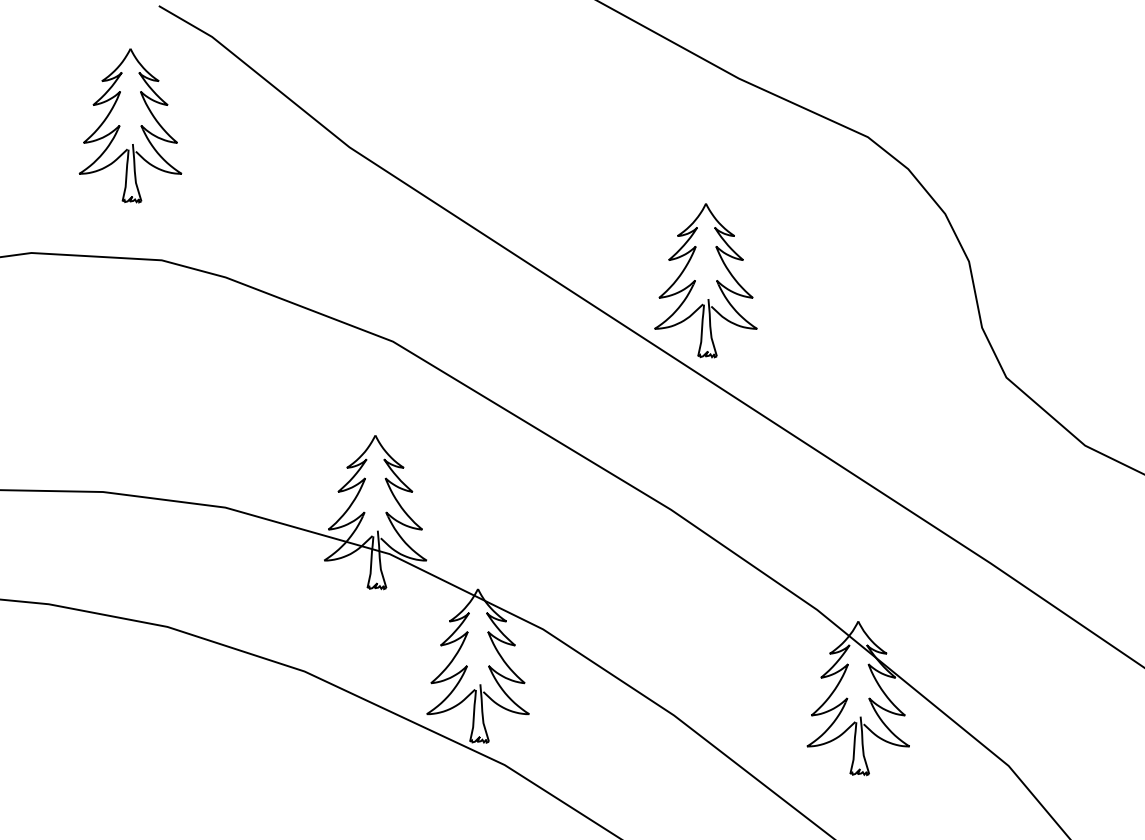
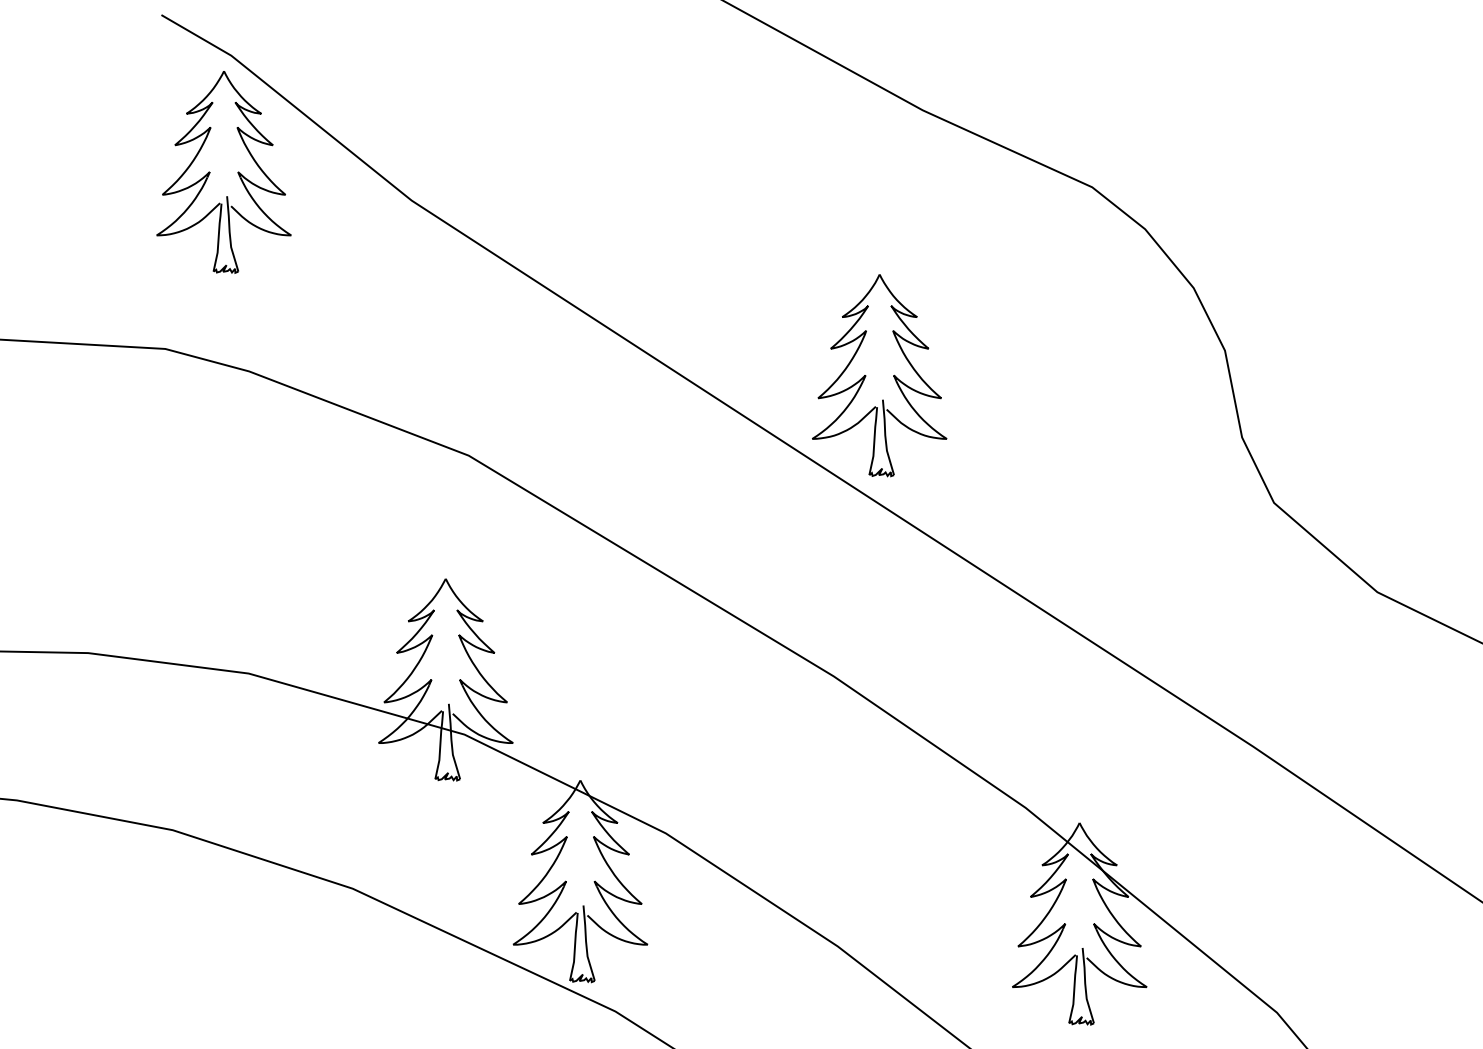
part: (130, 125) -> (223, 171), moved

